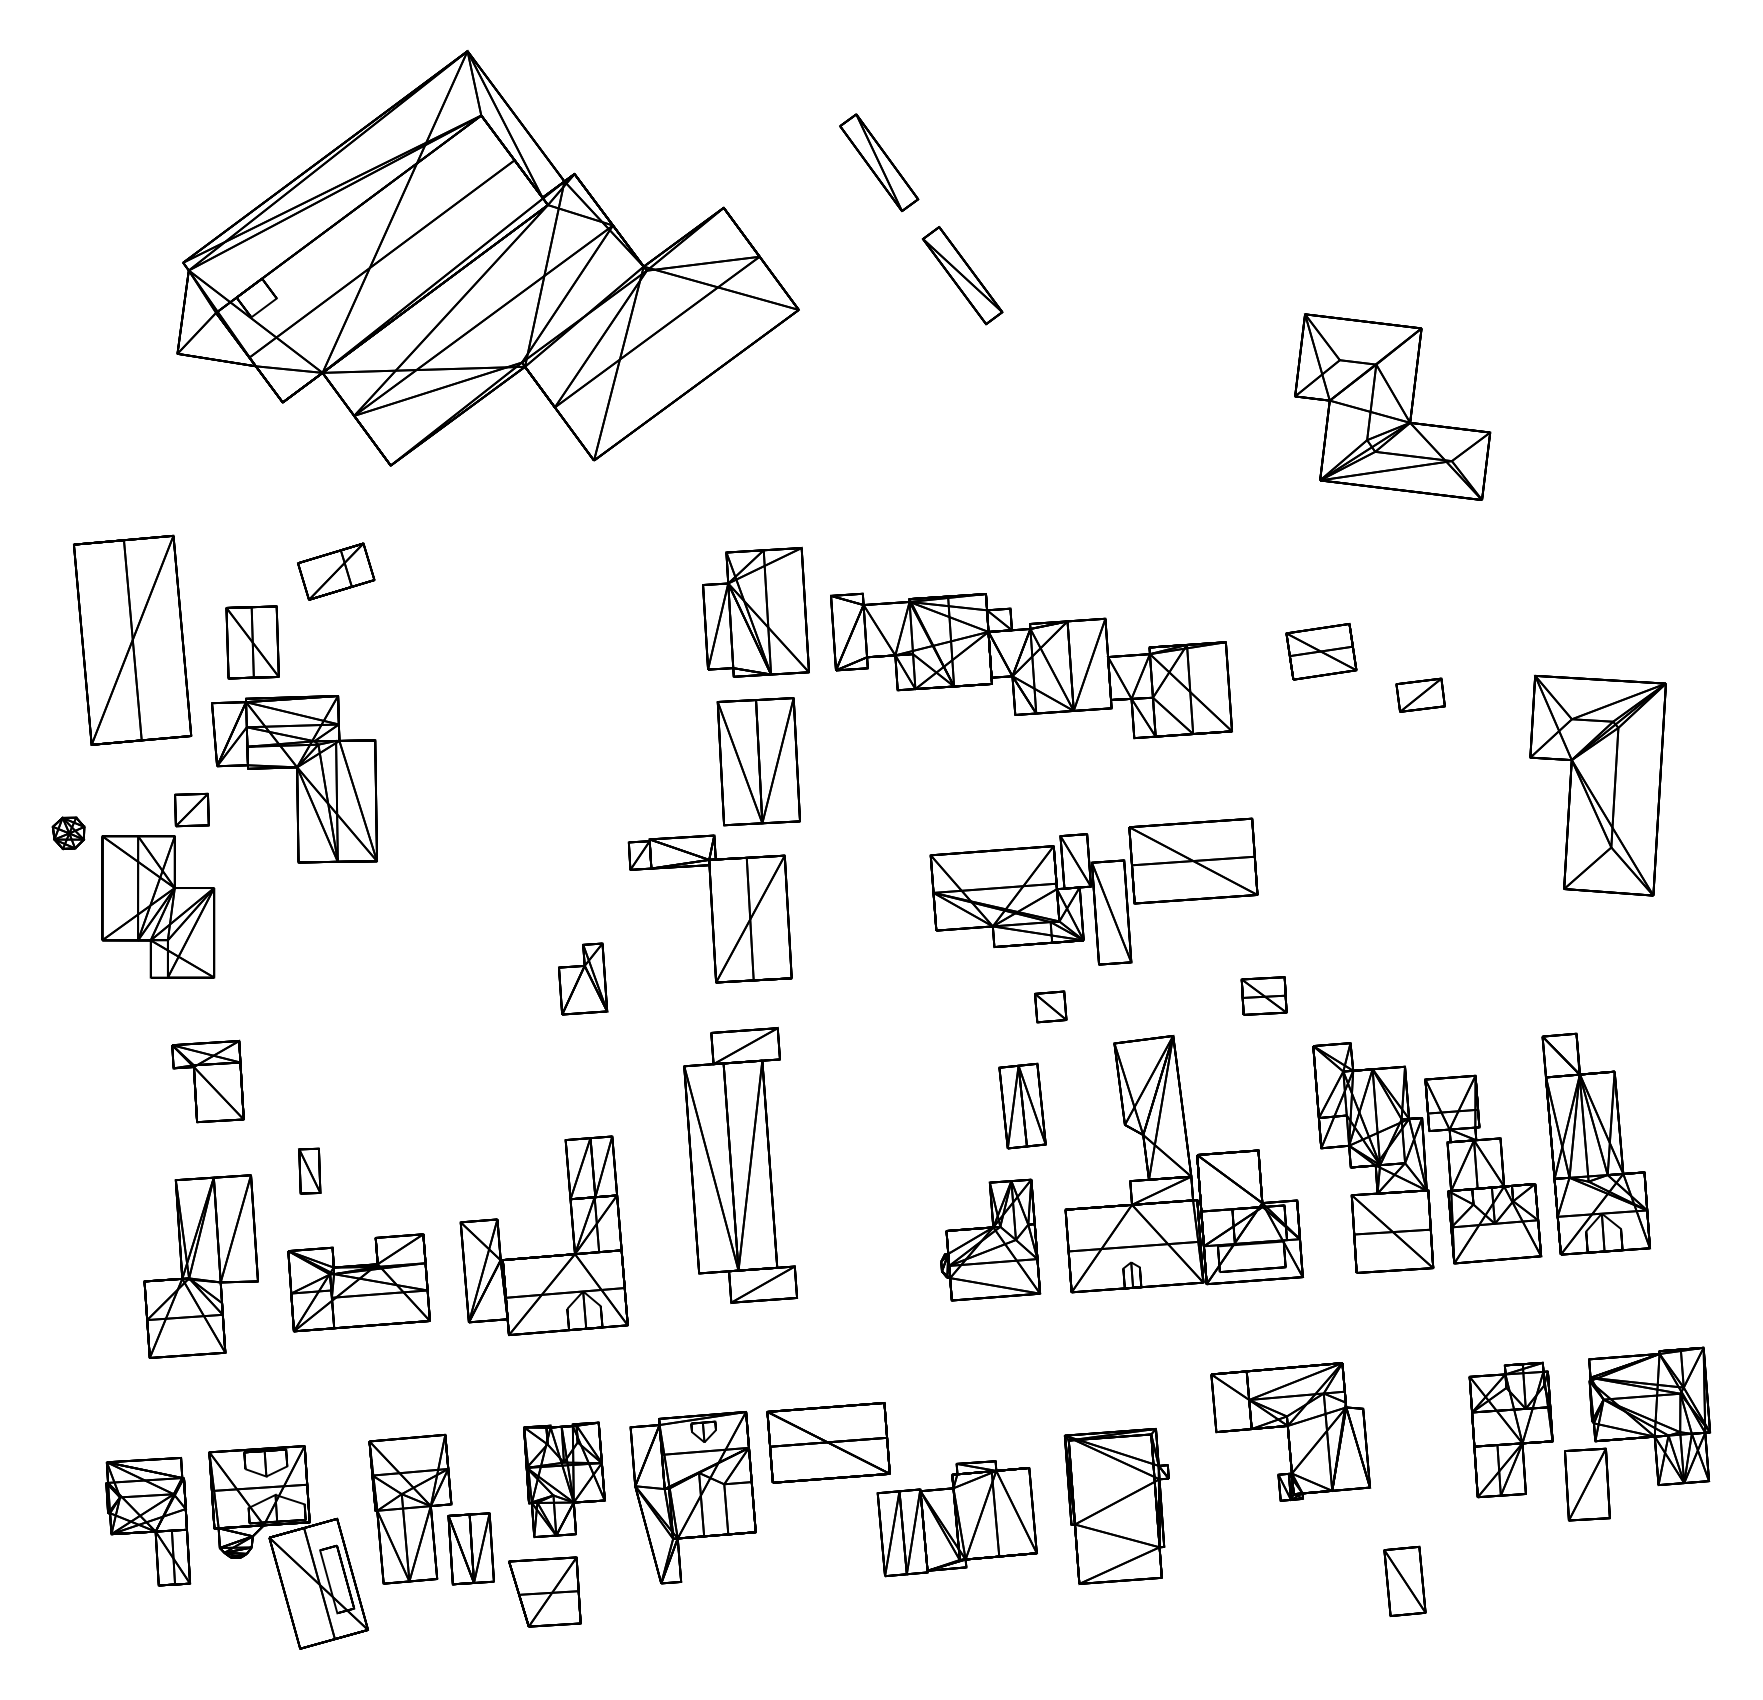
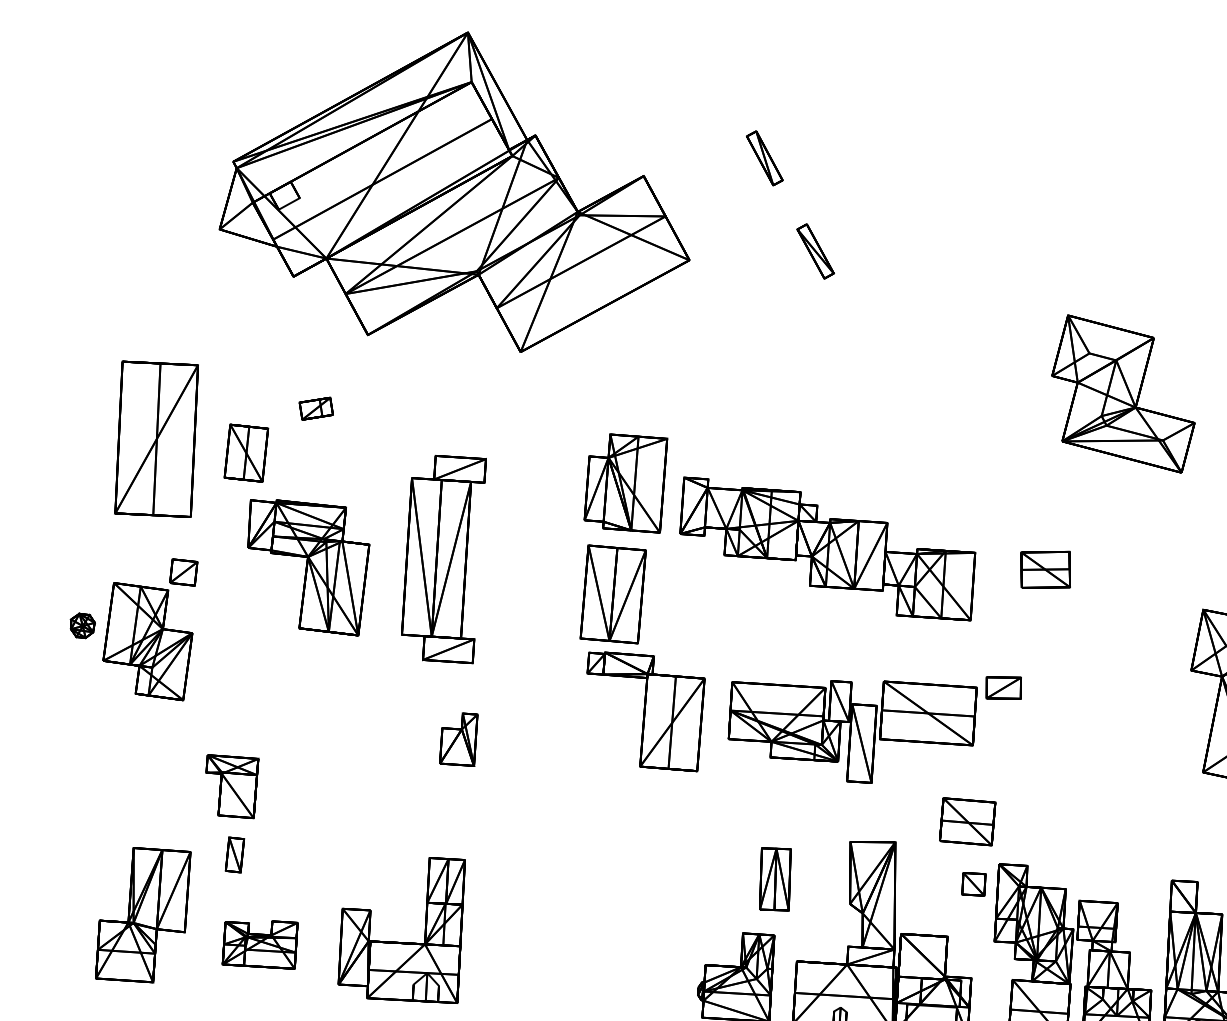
part: (879, 162) -> (765, 158), size x0.7
part: (962, 275) -> (815, 251), size x0.7
part: (336, 571) -> (316, 408), size x0.6
part: (1420, 694) -> (1003, 687), moved
part: (294, 779) -> (304, 565), moved
part: (68, 833) -> (82, 626), moved
part: (709, 908) -> (642, 710), moved
part: (1263, 995) -> (967, 821), size x1.6
part: (1050, 1006) -> (973, 883), moved
part: (207, 1081) -> (230, 785), moved
part: (740, 1164) -> (444, 557), moved
part: (358, 1282) -> (260, 943), size x0.7

